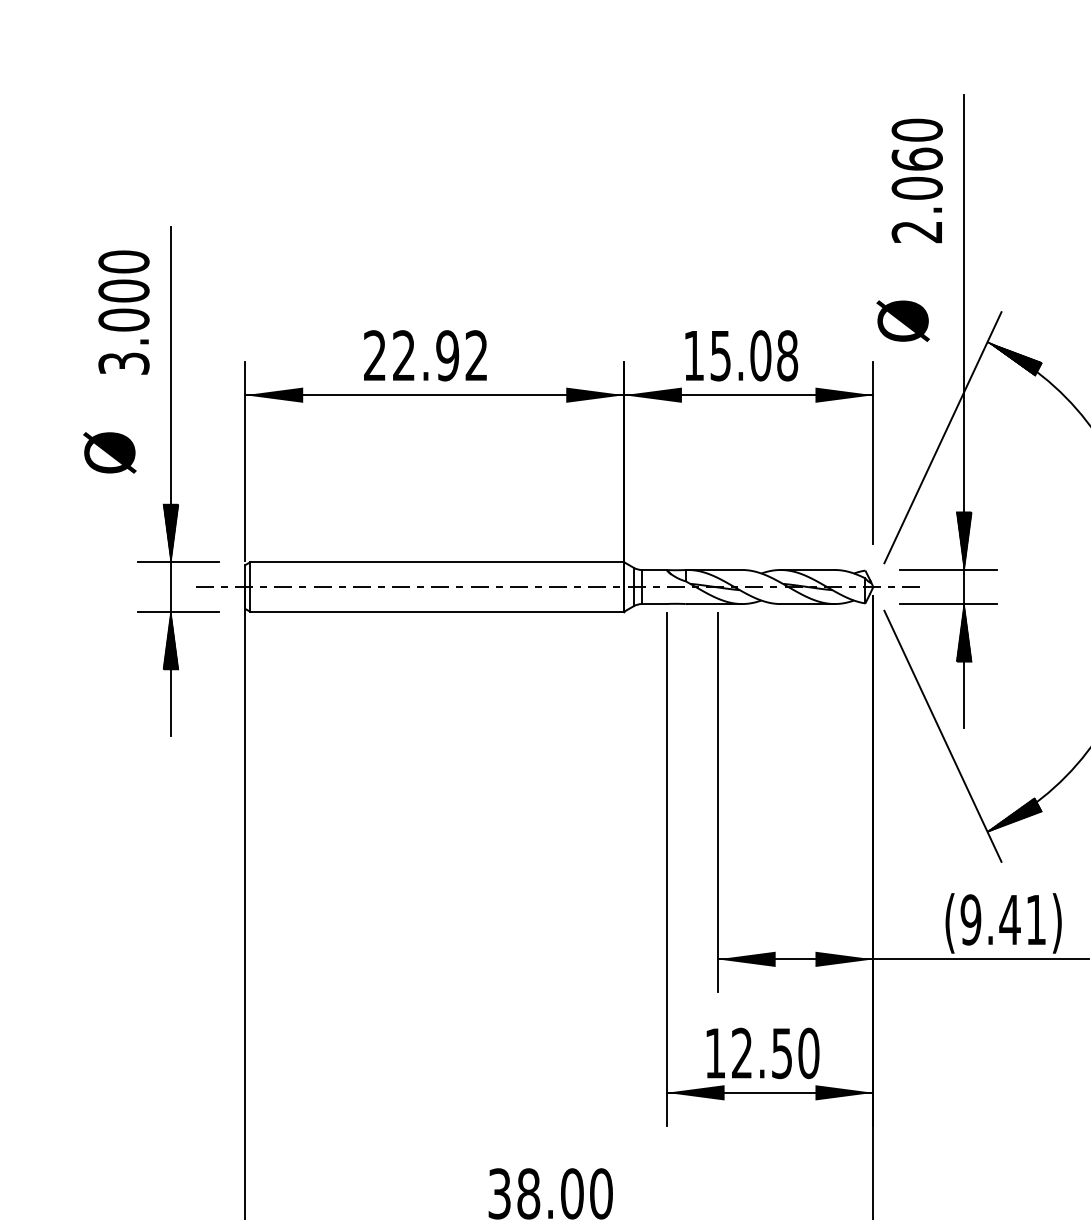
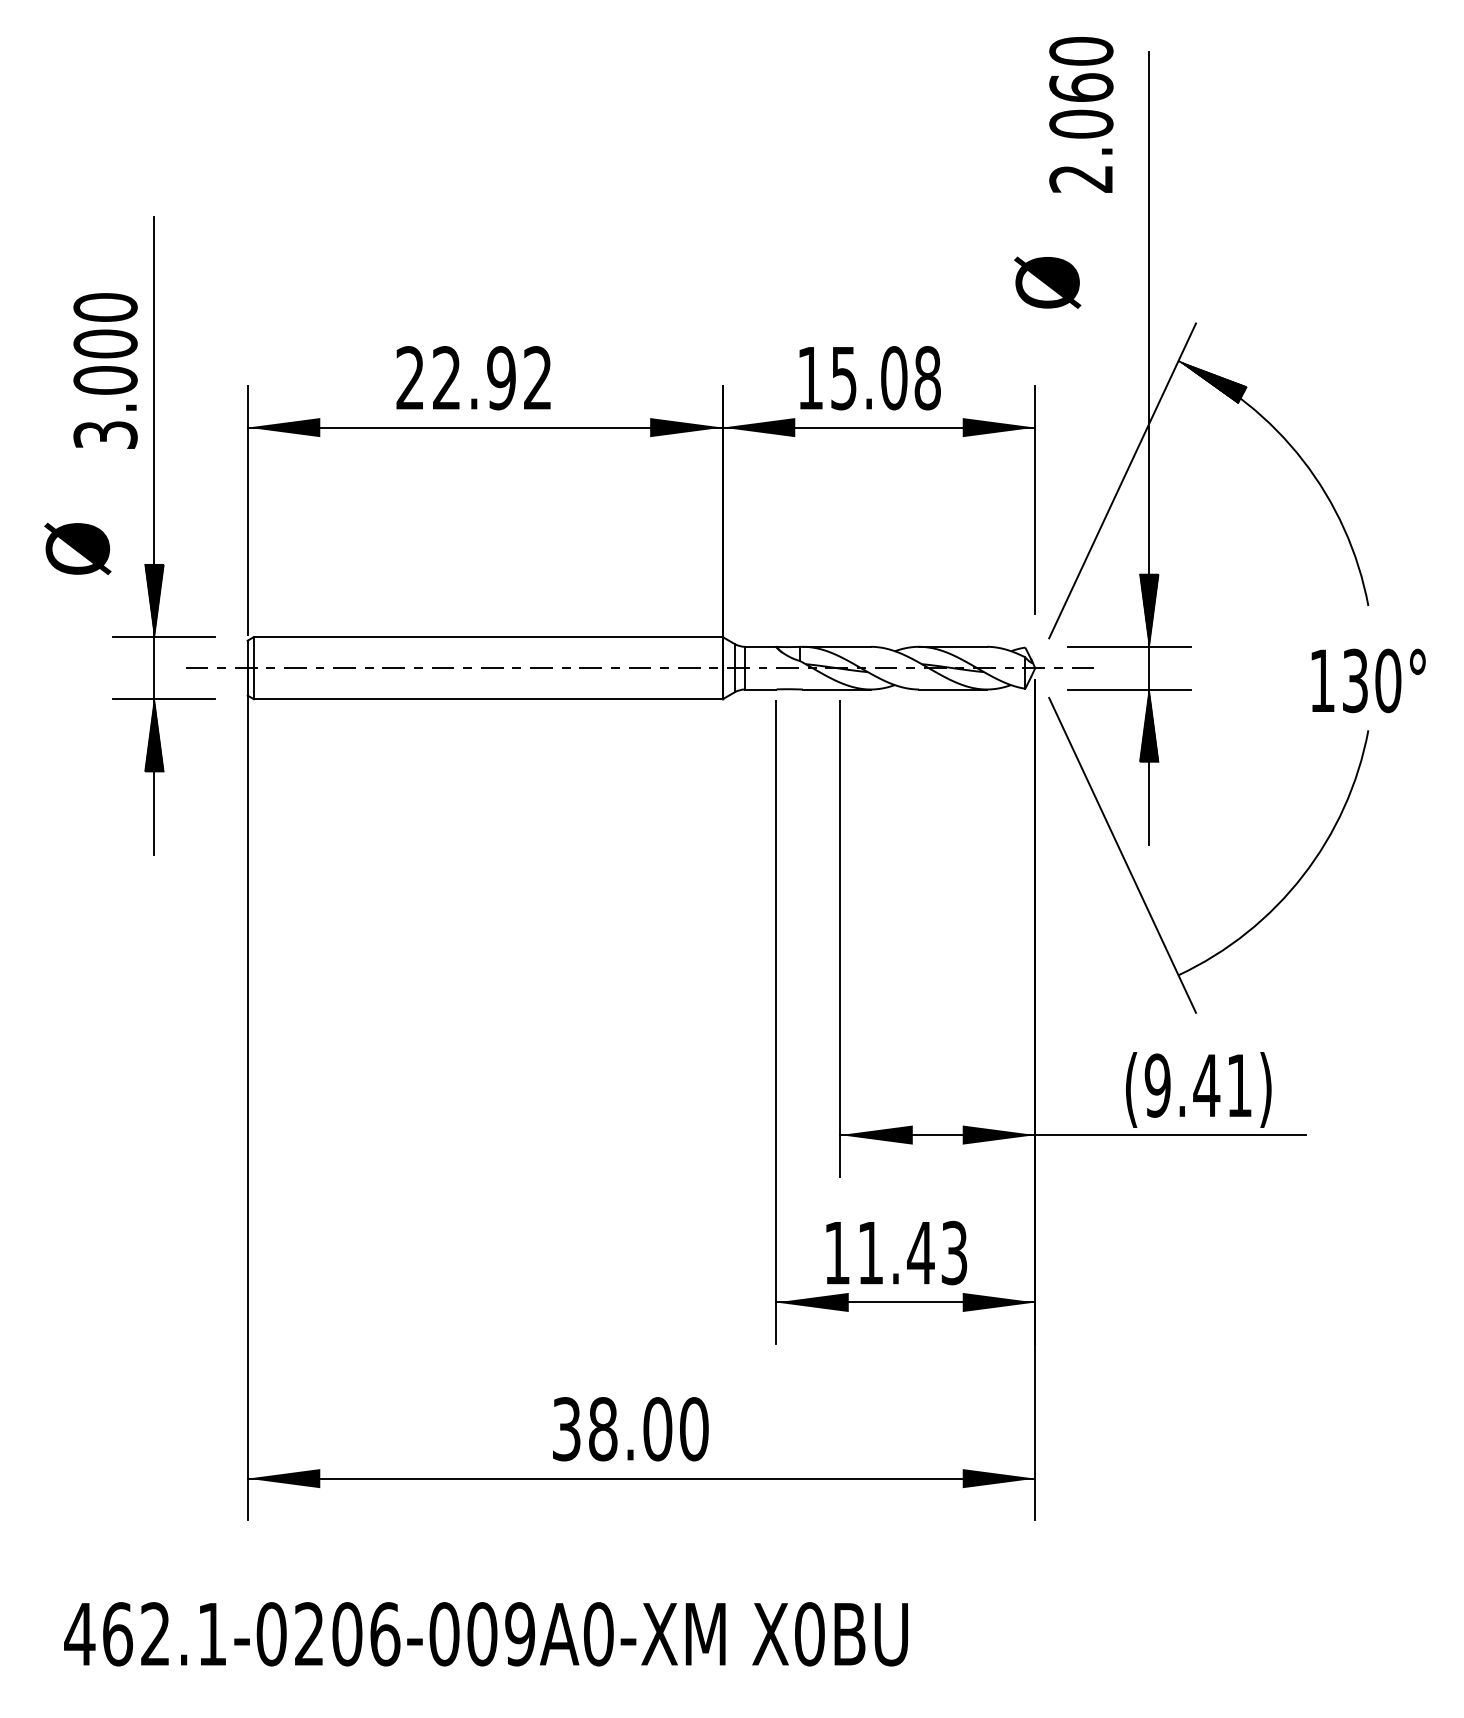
text: (917, 180) -> (1081, 114), moved
text: (123, 312) -> (105, 370), moved
text: (903, 320) -> (1047, 282), moved
text: (109, 452) -> (77, 548), moved
hatch: (1014, 814) -> (1212, 953), removed
text: (775, 1052) -> (912, 1252), 12.50 -> 11.43

